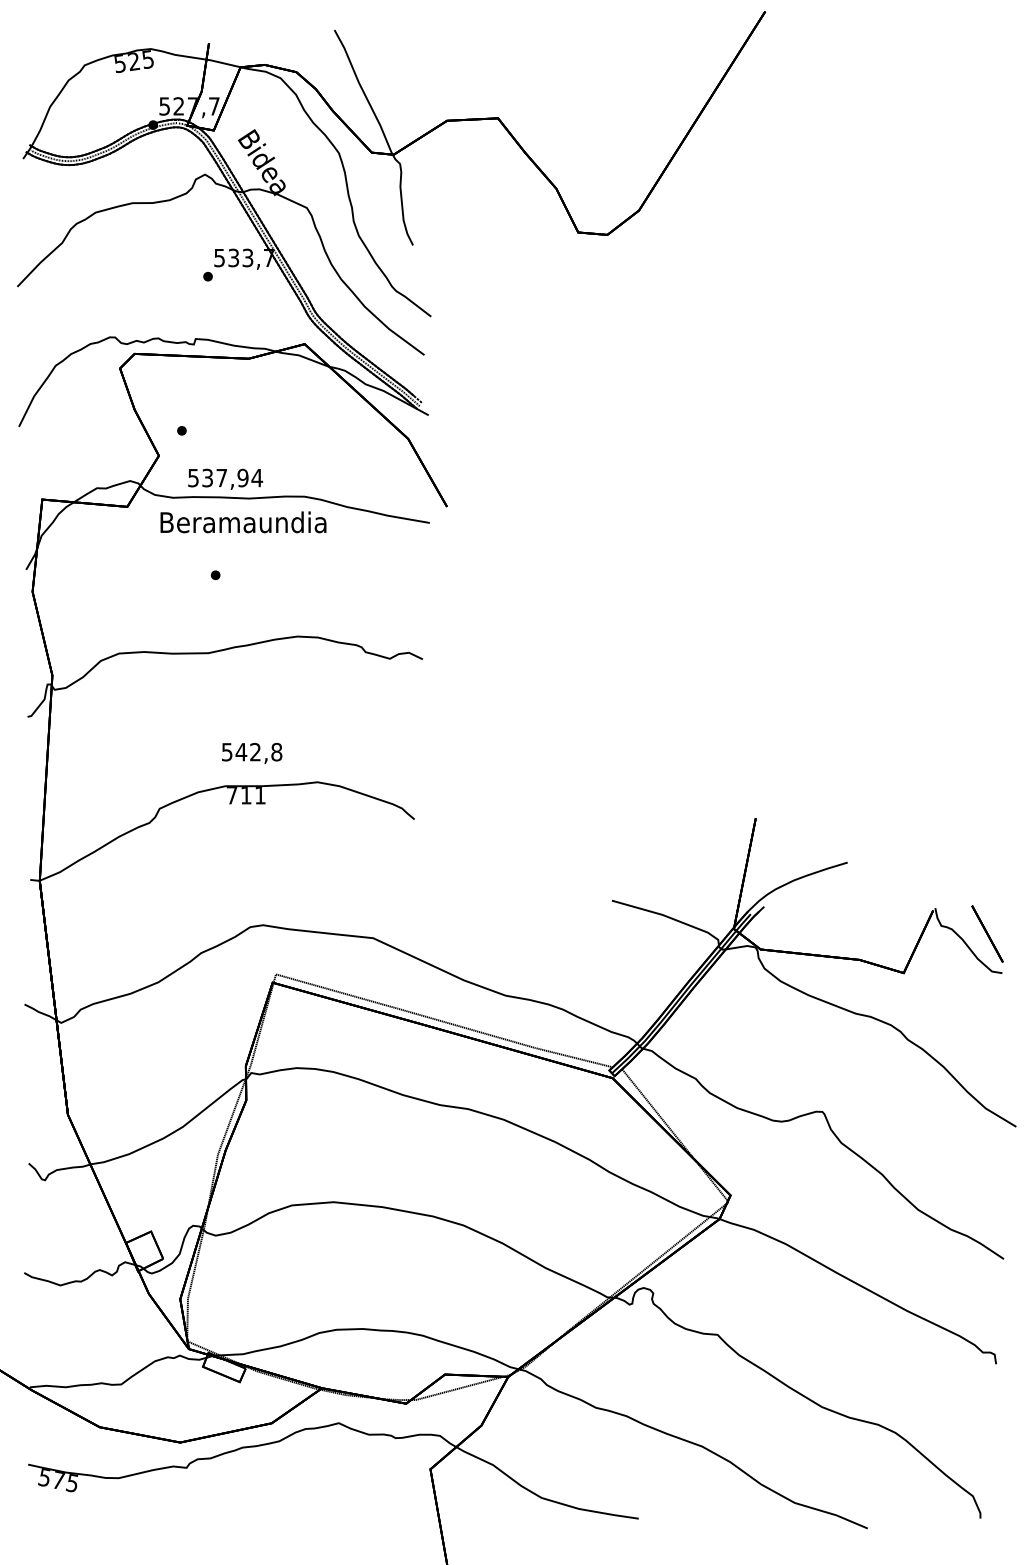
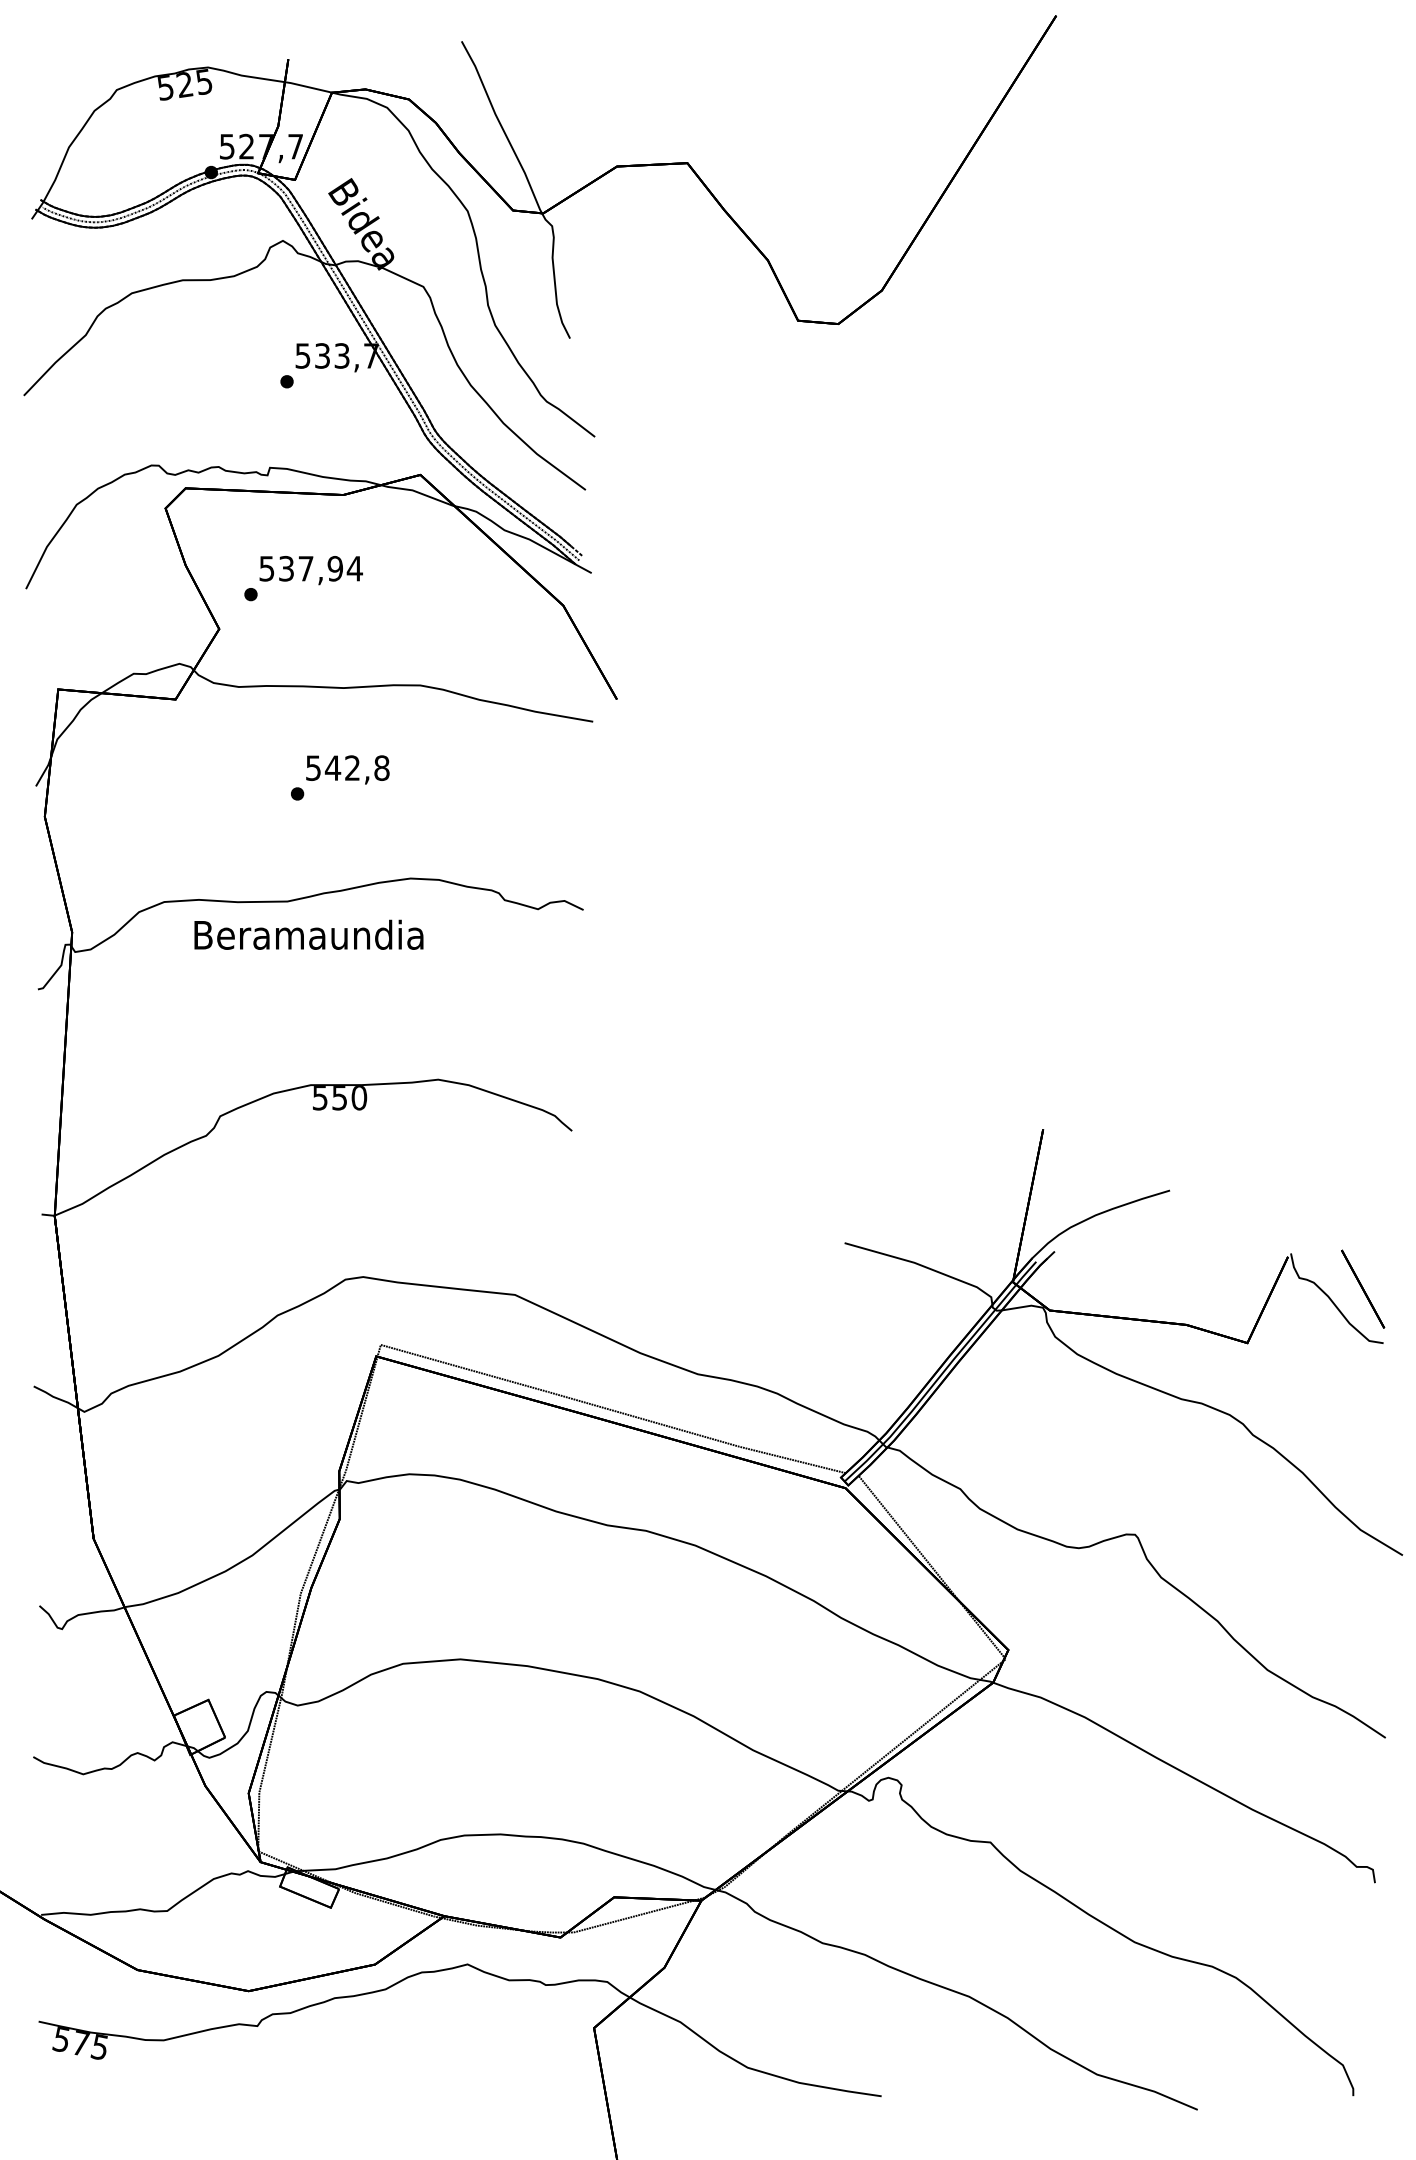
text: (225, 479) -> (310, 570), moved
text: (243, 522) -> (308, 934), moved
text: (251, 753) -> (347, 769), moved
text: (246, 795) -> (340, 1098), 711 -> 550

